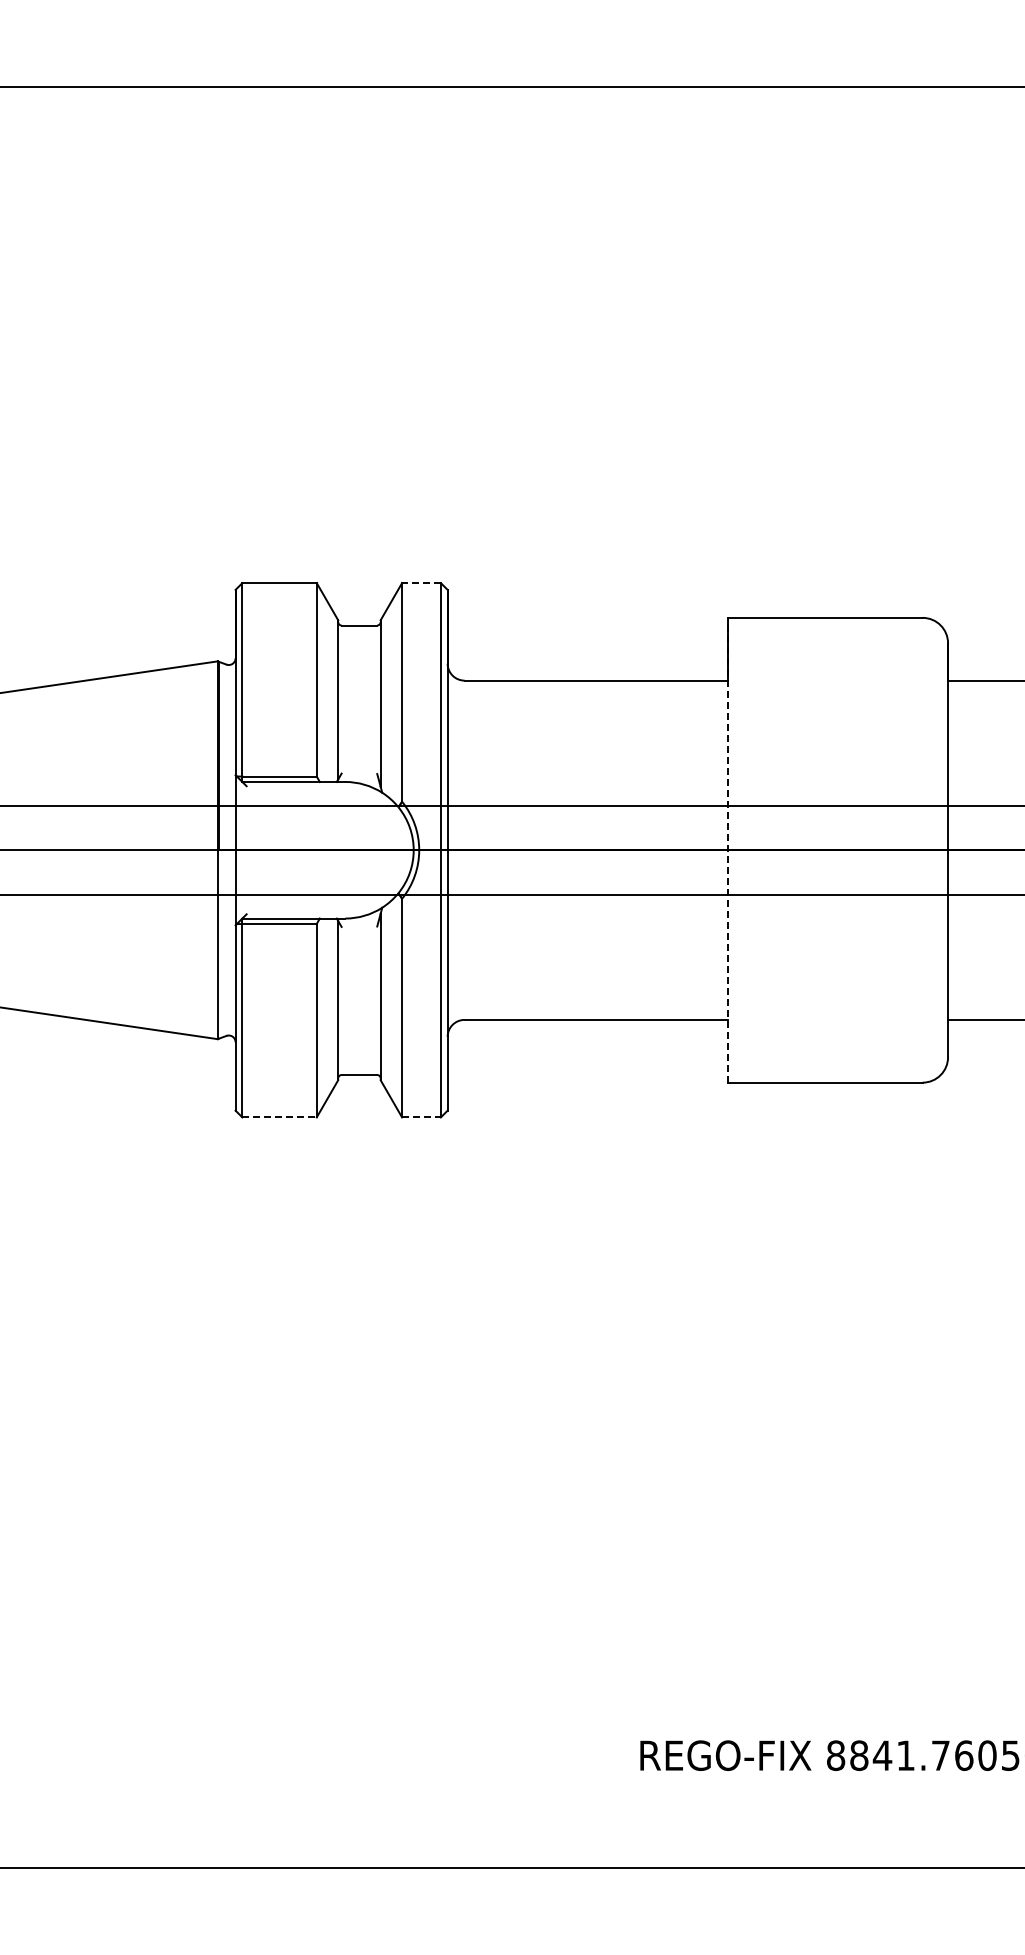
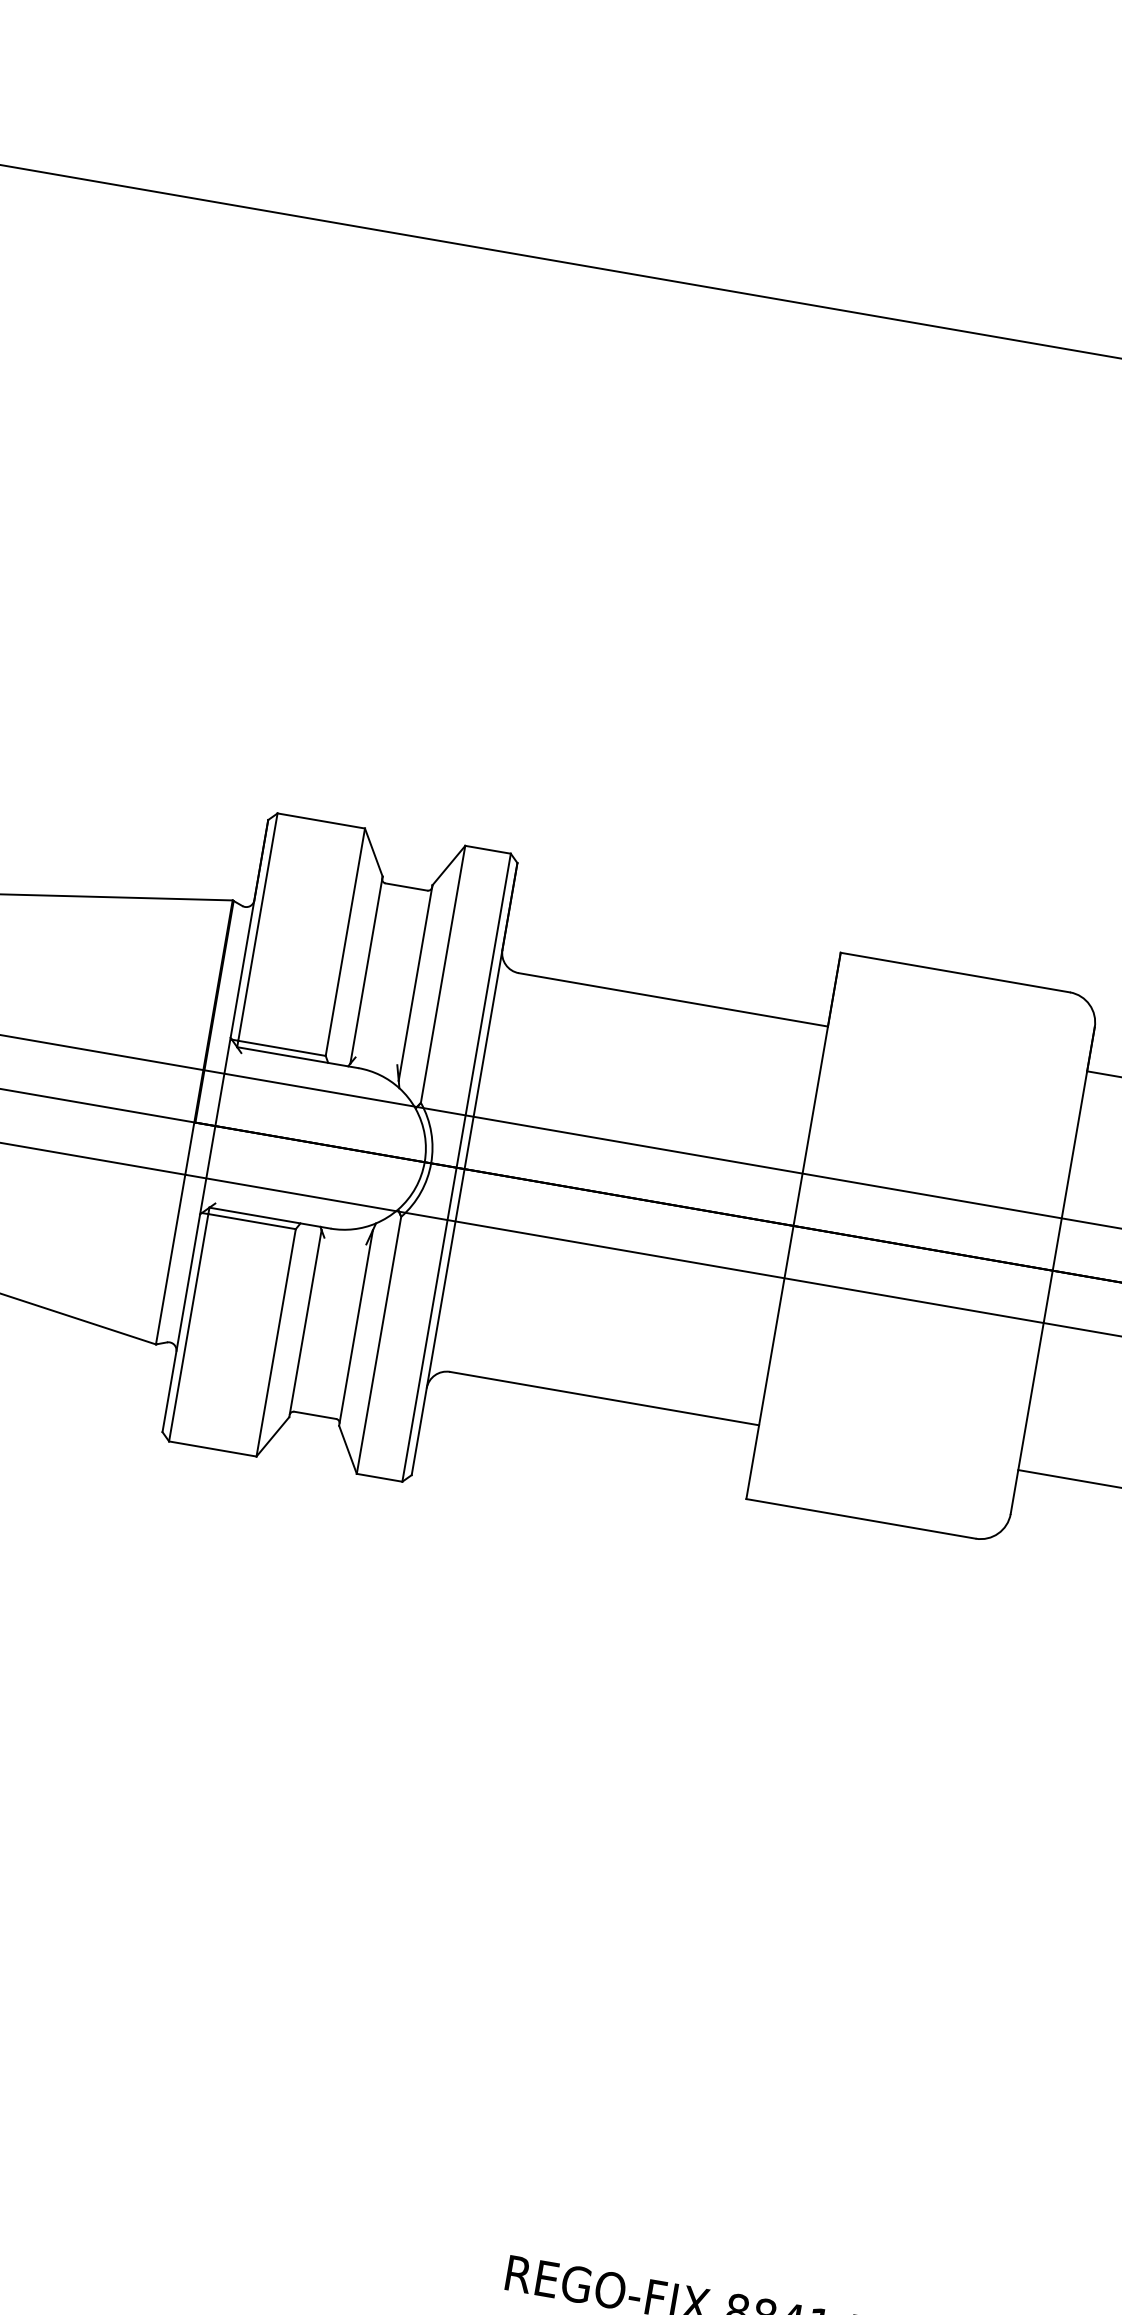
line: (420, 583) -> (486, 850), dashed -> solid
line: (727, 849) -> (793, 1225), dashed -> solid
line: (280, 1117) -> (213, 1449), dashed -> solid
line: (421, 1117) -> (379, 1477), dashed -> solid

